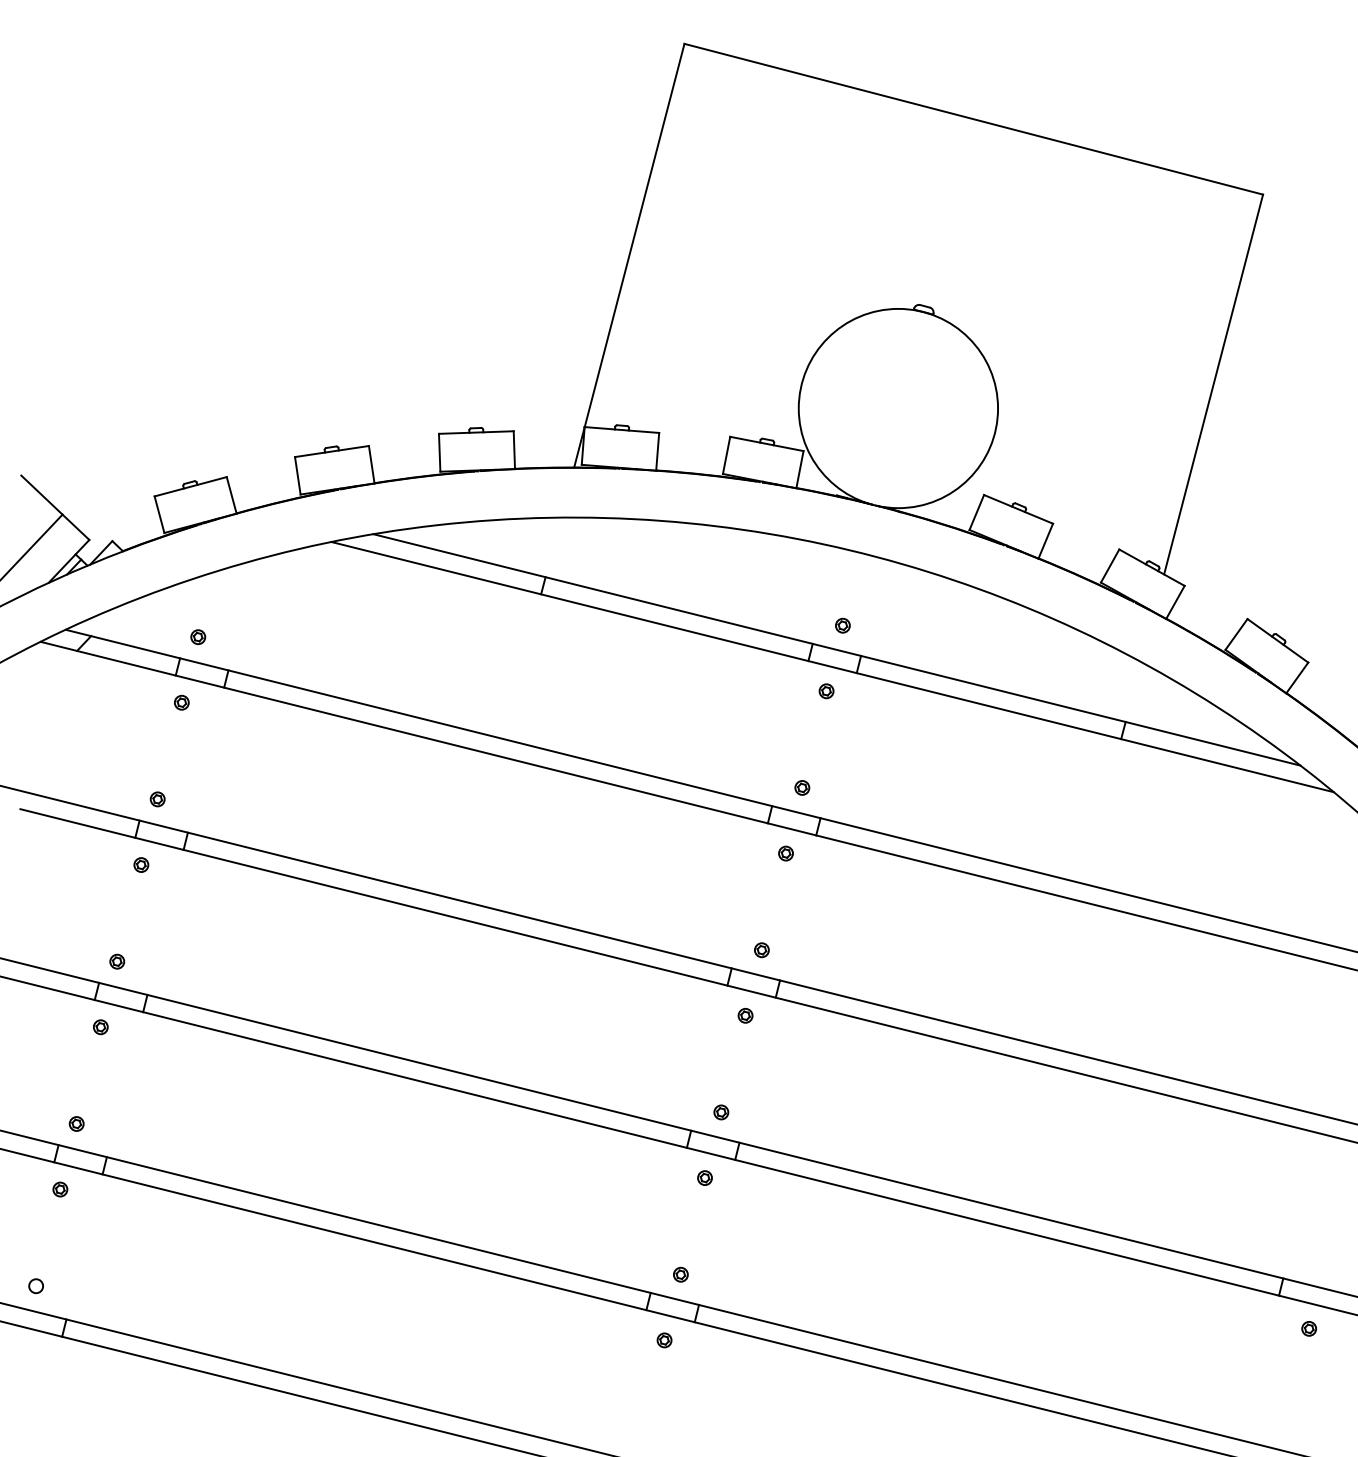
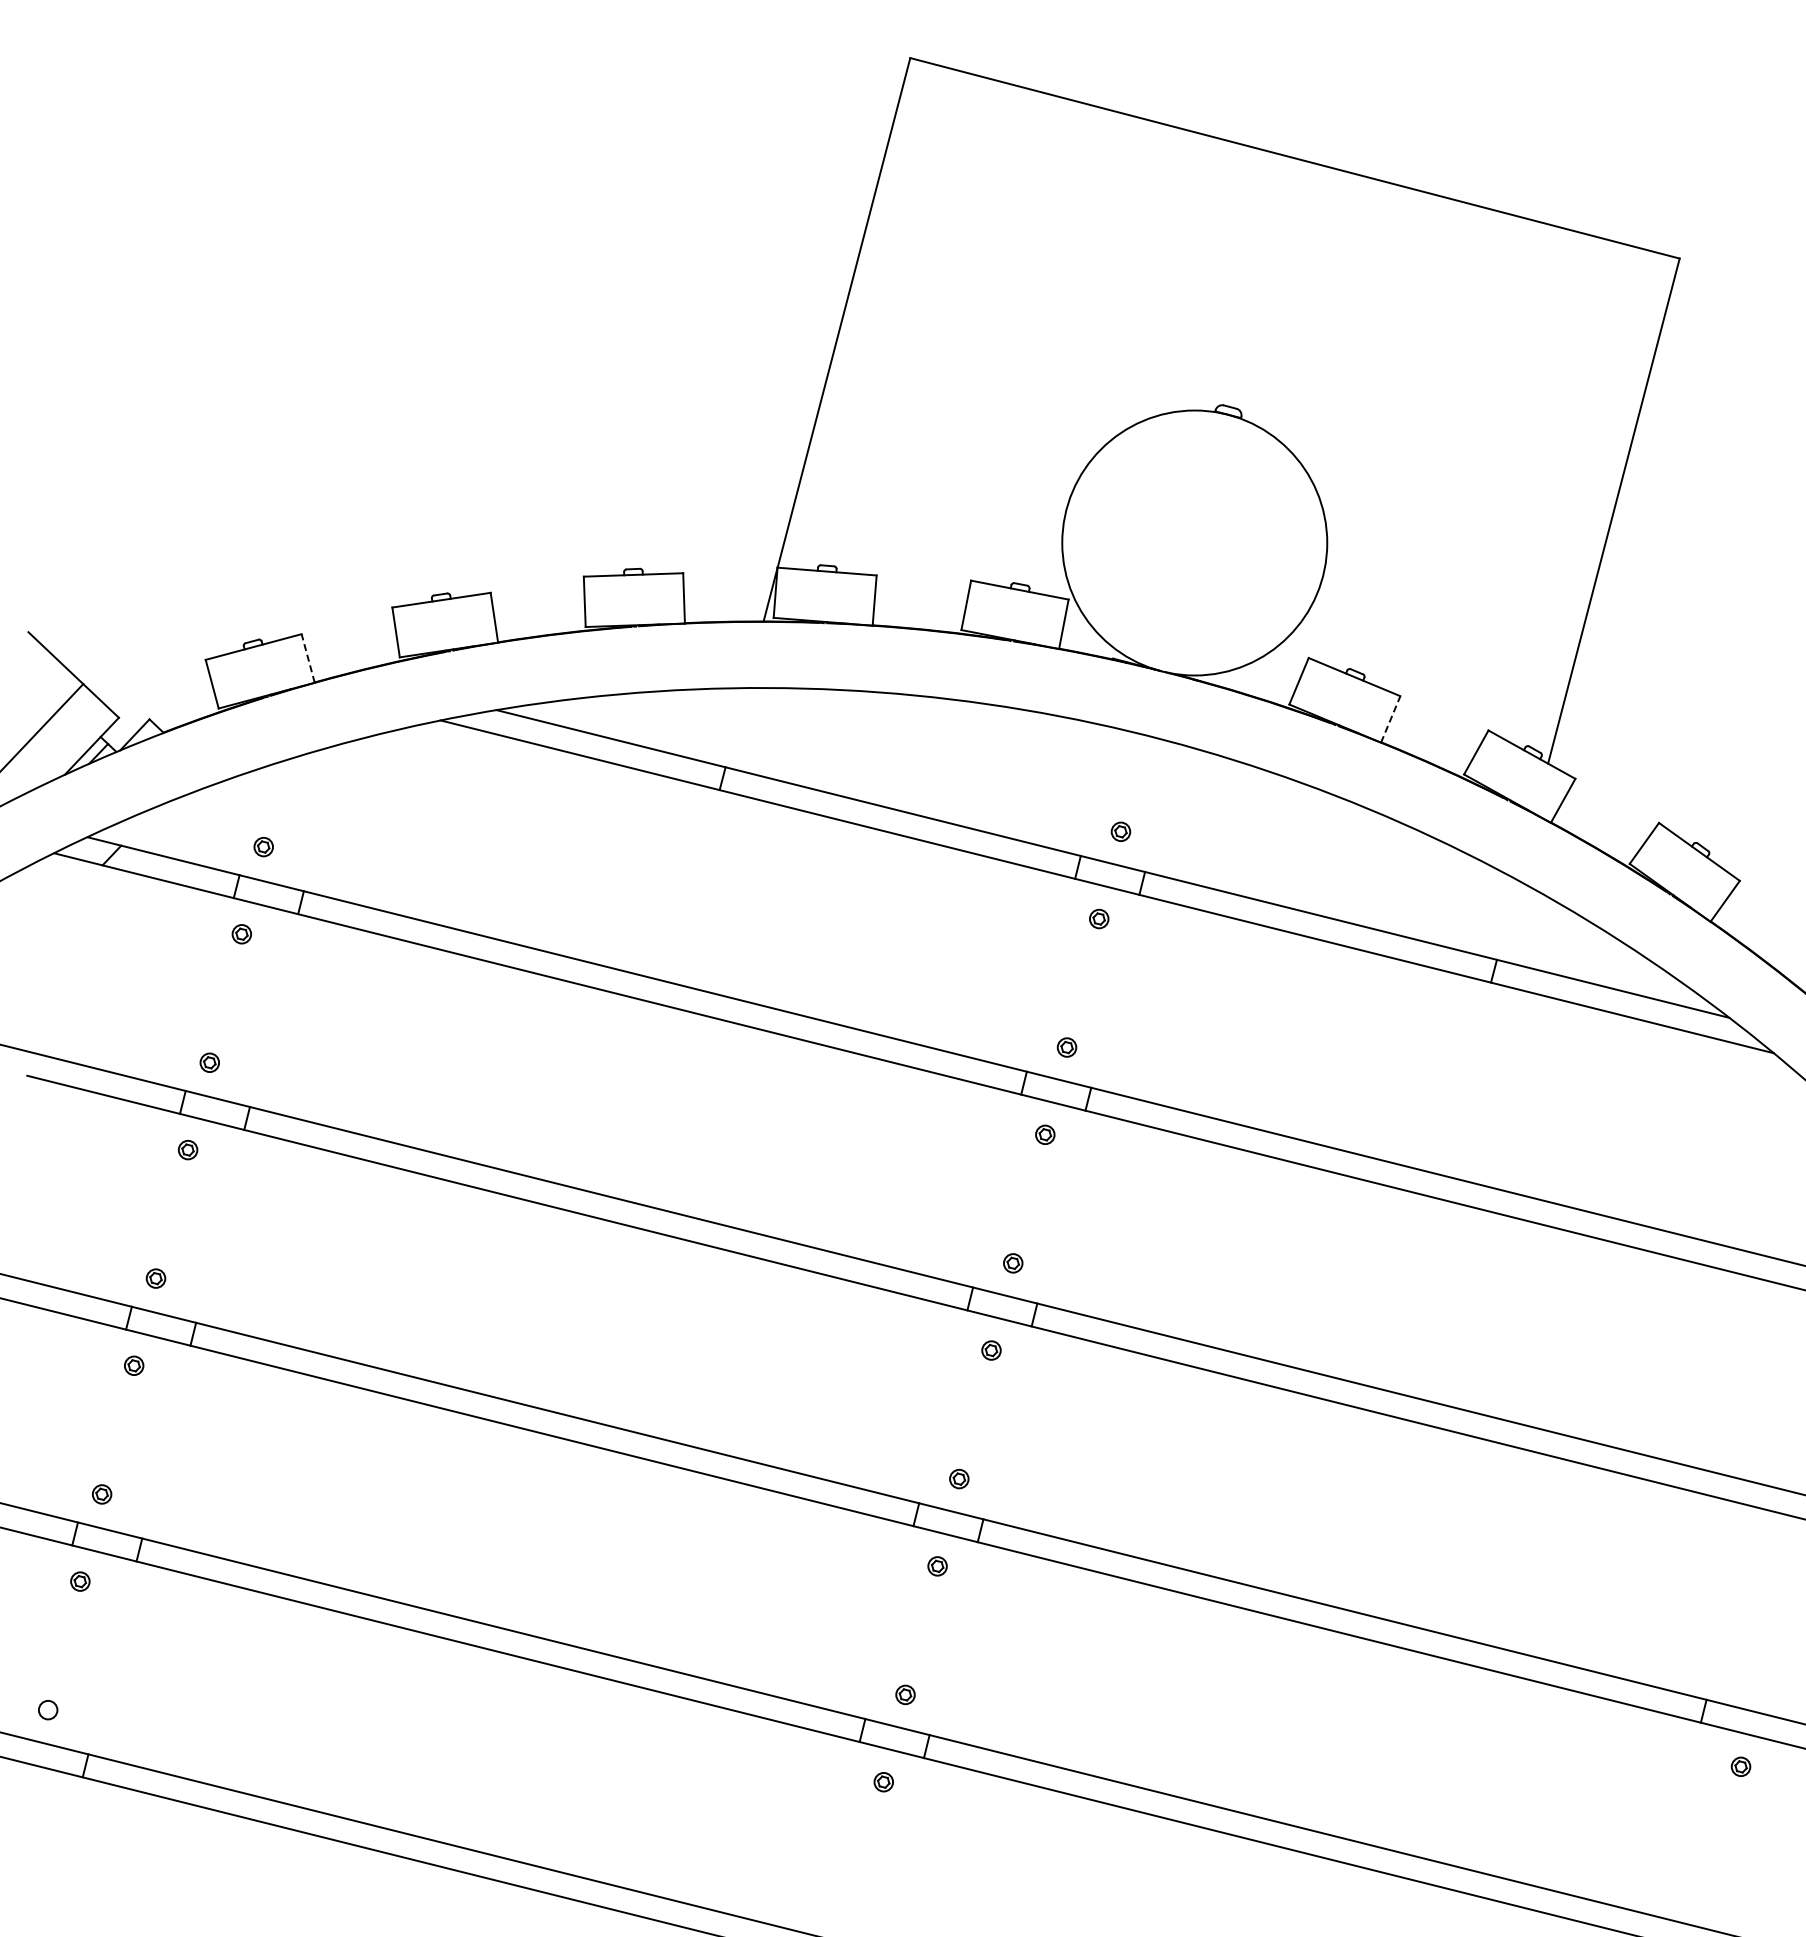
line: (231, 495) -> (308, 658), solid -> dashed
line: (1045, 540) -> (1390, 718), solid -> dashed

